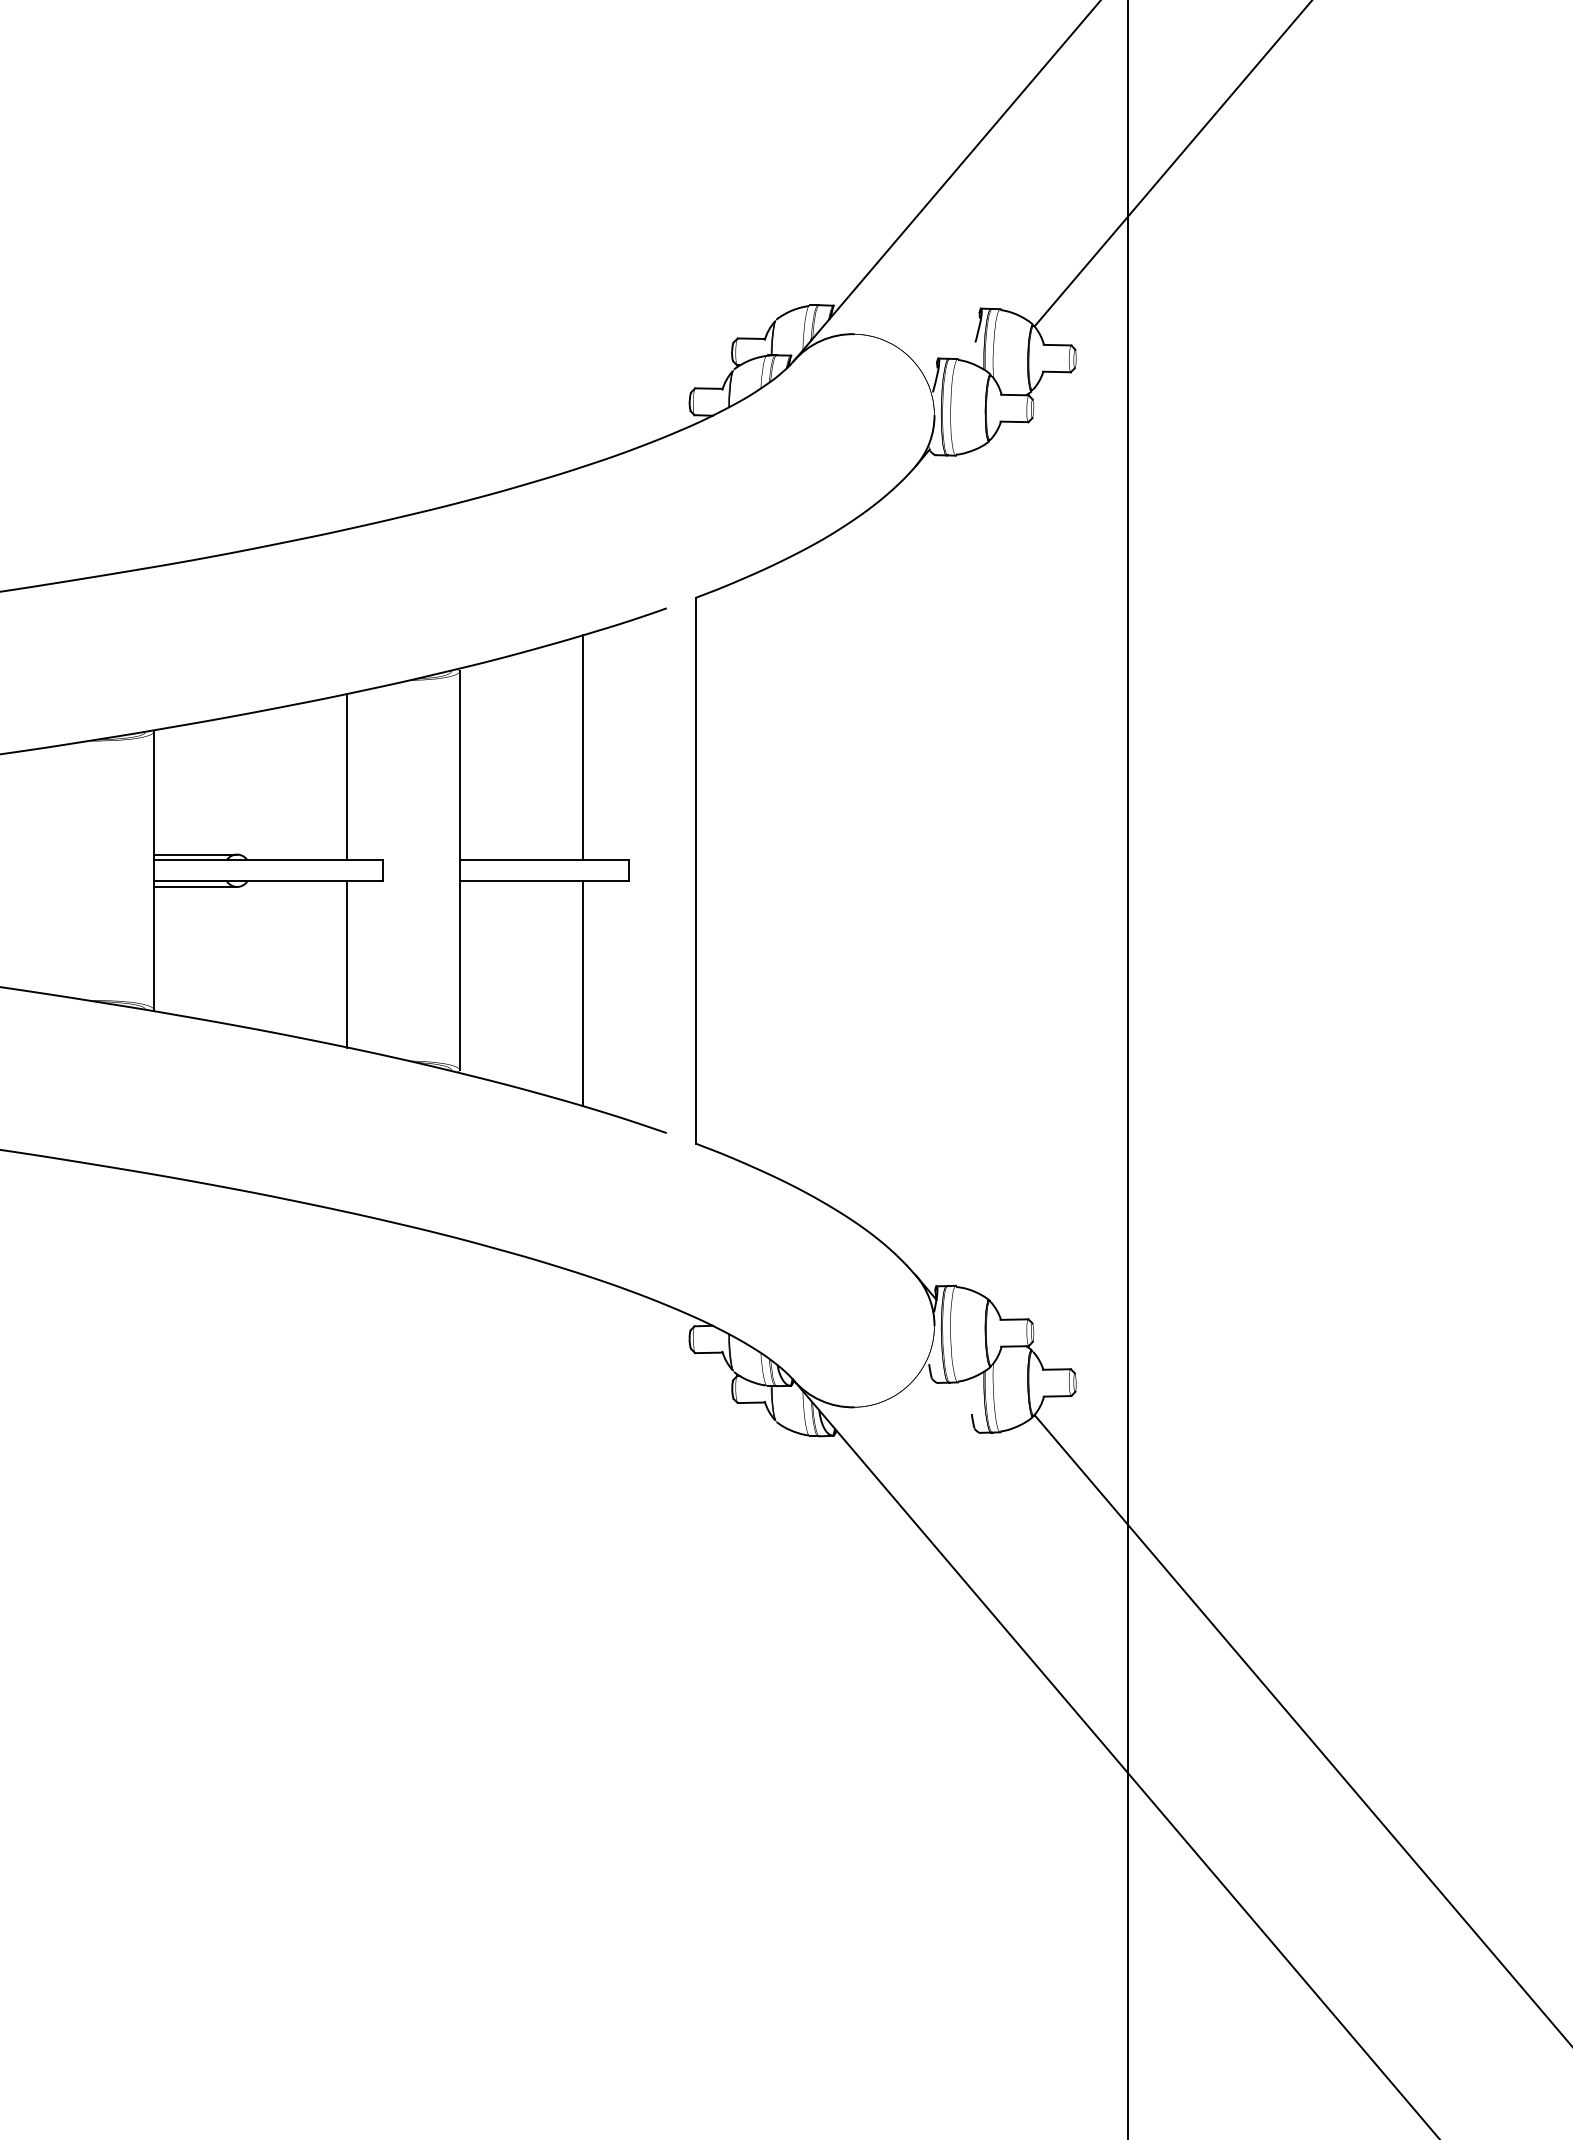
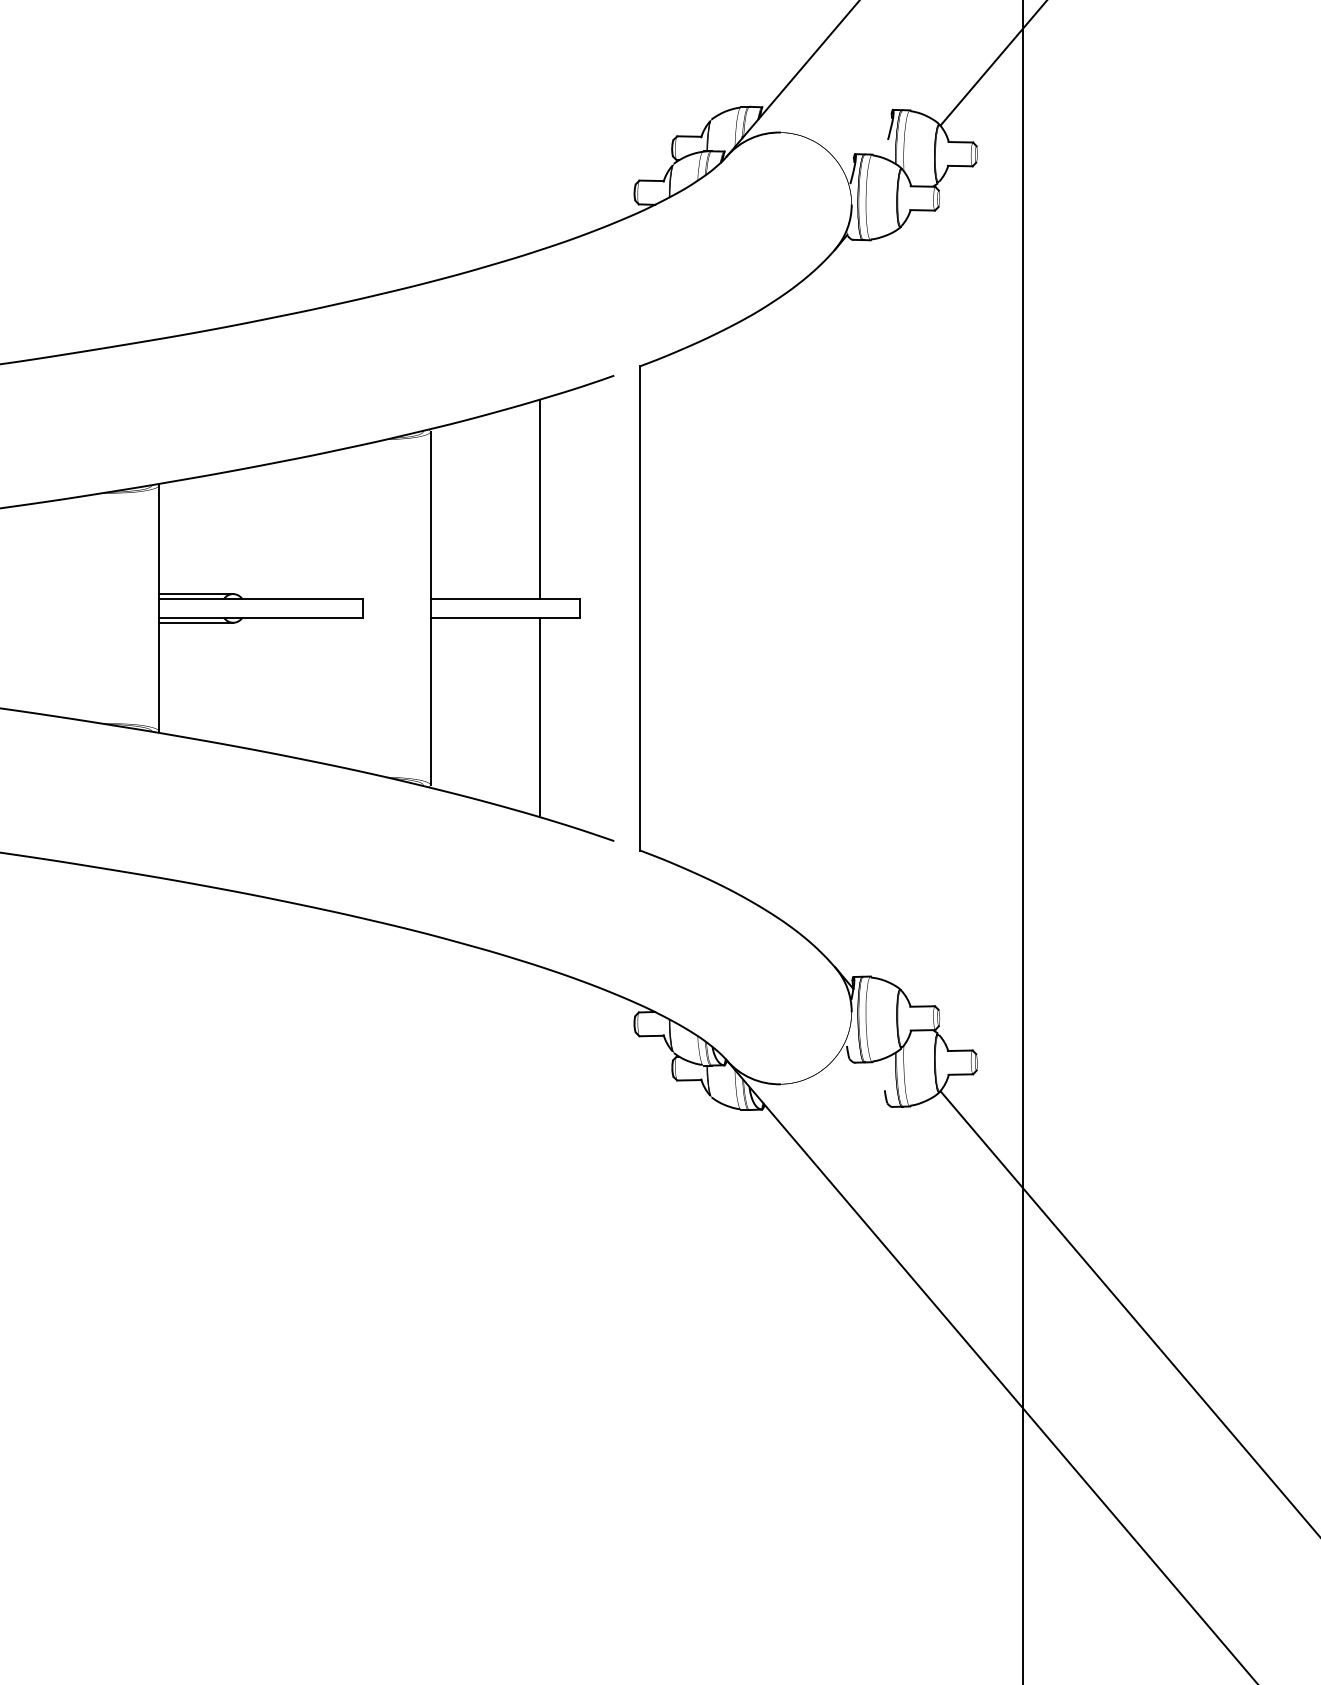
line: (346, 776) -> (330, 524), removed
line: (346, 964) -> (330, 691), removed

